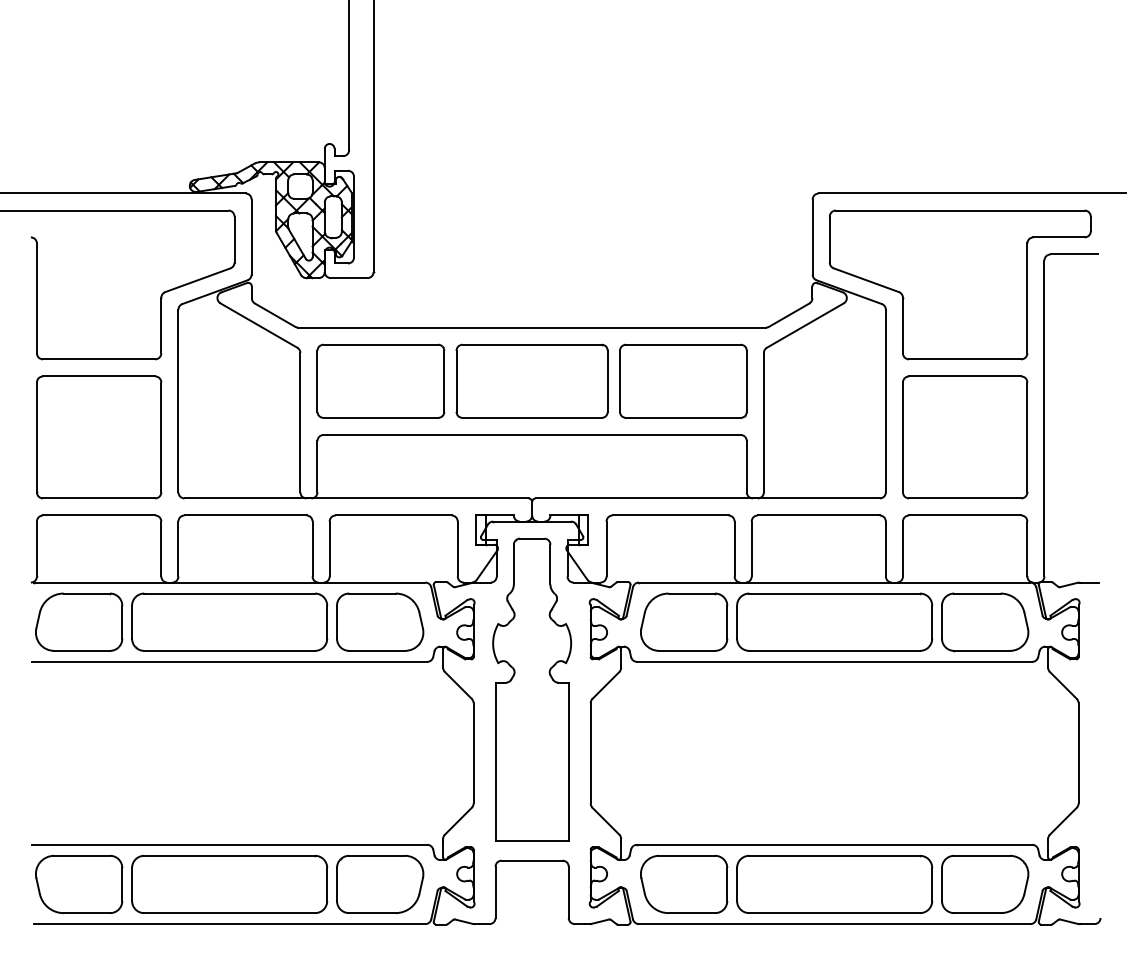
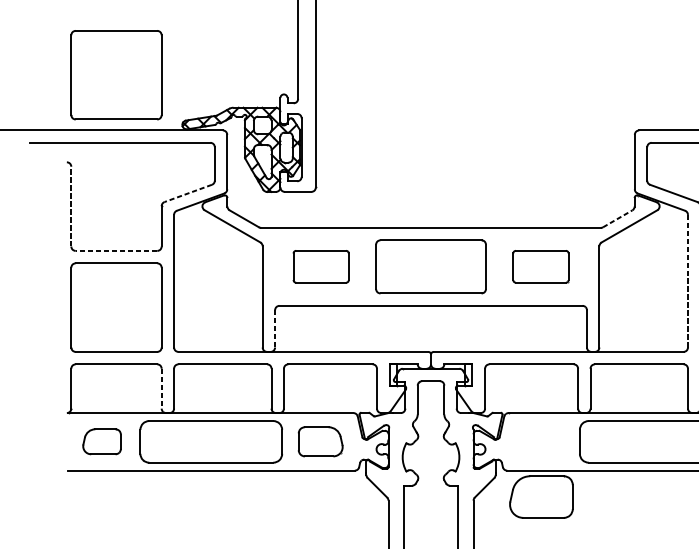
part: (99, 117) -> (116, 75), added
line: (197, 280) -> (187, 193), solid -> dashed
line: (36, 298) -> (70, 206), solid -> dashed
line: (789, 314) -> (617, 218), solid -> dashed
line: (98, 359) -> (116, 251), solid -> dashed
part: (380, 380) -> (320, 266), size x0.6
part: (683, 380) -> (540, 266), size x0.6
line: (885, 400) -> (687, 280), solid -> dashed
line: (317, 466) -> (275, 328), solid -> dashed
line: (161, 549) -> (161, 389), solid -> dashed
part: (79, 621) -> (102, 441), size x0.6
part: (380, 621) -> (320, 441), size x0.7
part: (684, 621) -> (541, 496), moved

